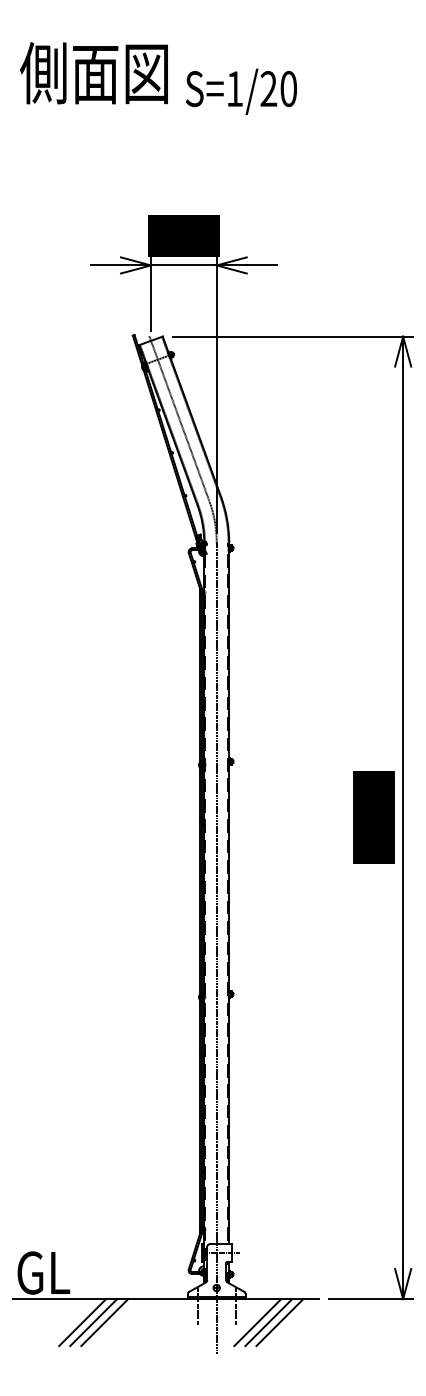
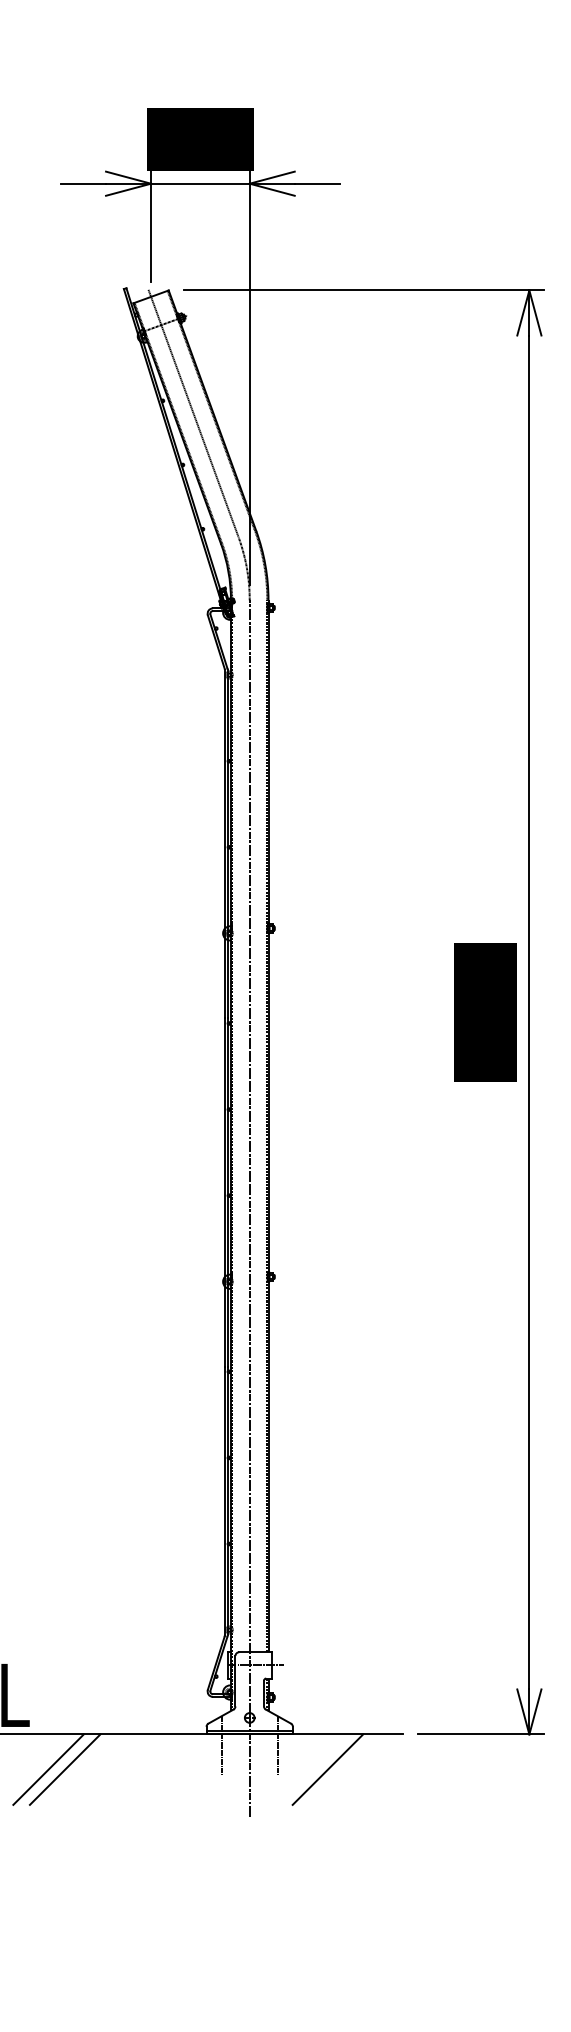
line: (104, 1322) -> (81, 1769), removed
line: (257, 1322) -> (310, 1769), removed
line: (279, 1322) -> (343, 1769), removed

